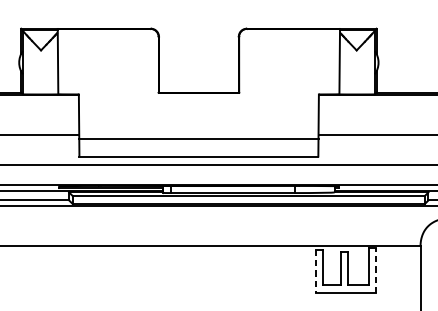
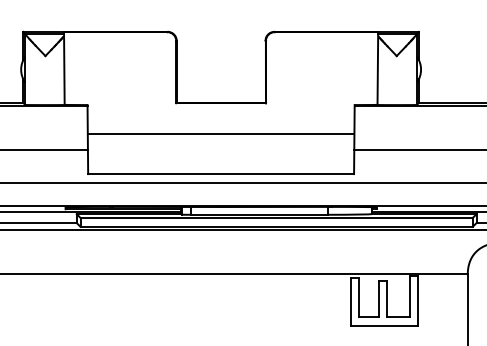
line: (198, 138) -> (220, 134), moved
line: (375, 270) -> (417, 301), dashed -> solid
line: (316, 271) -> (351, 302), dashed -> solid

